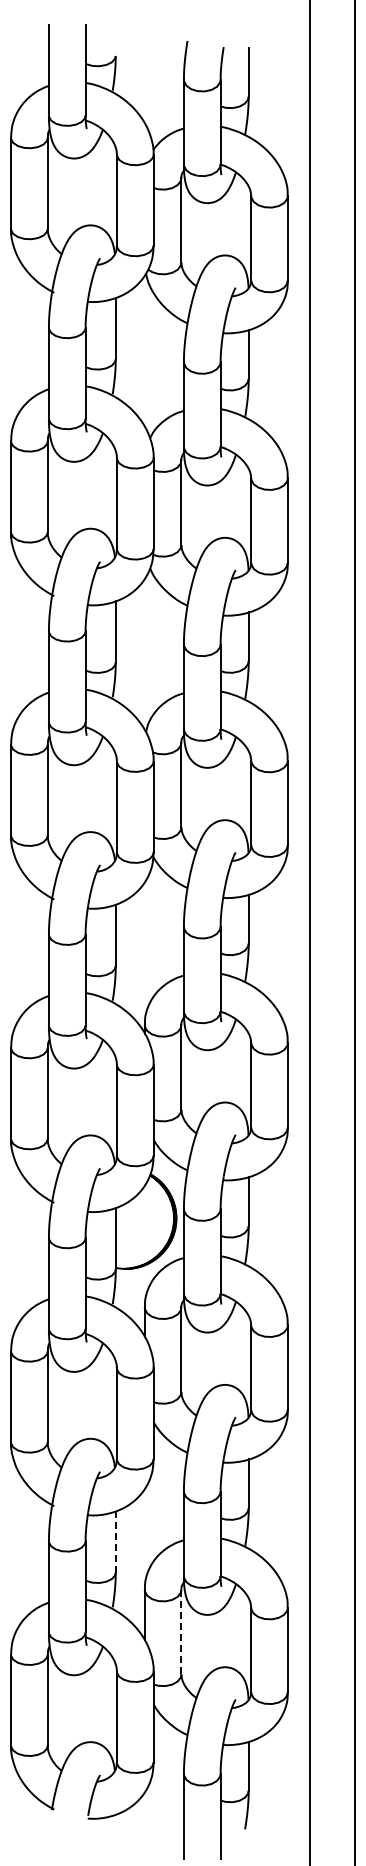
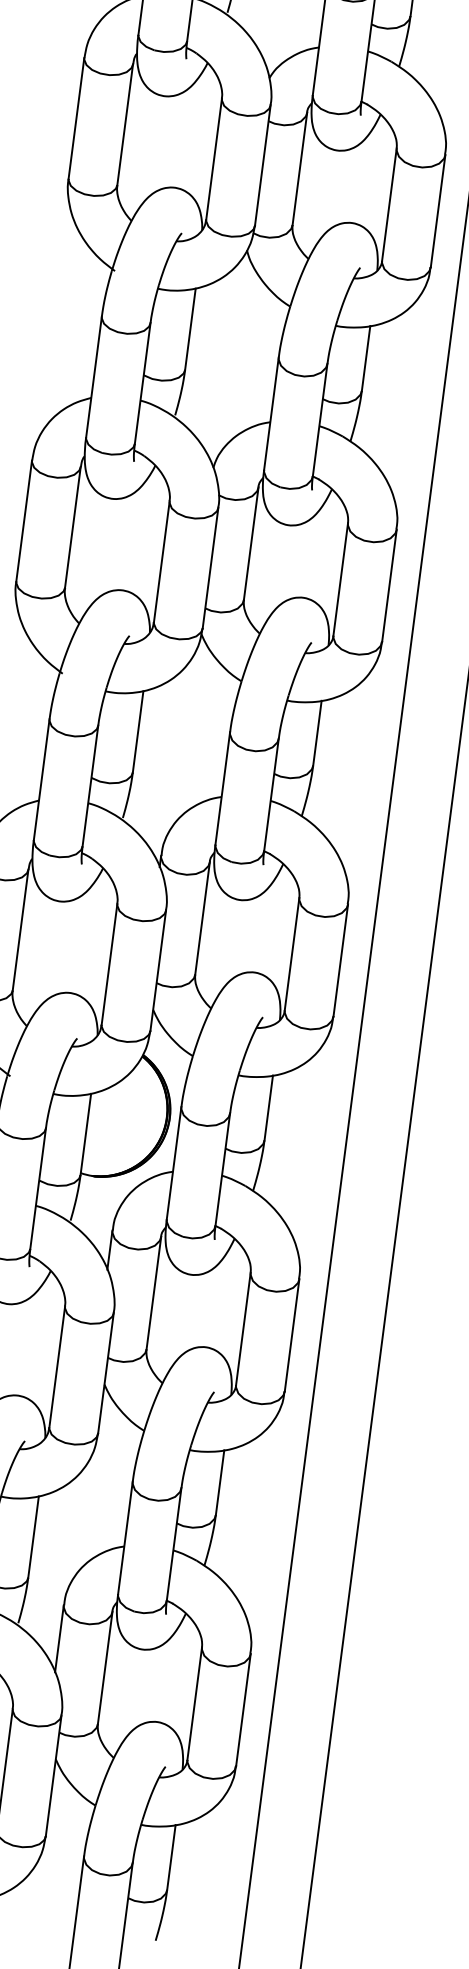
line: (115, 1542) -> (33, 1537), dashed -> solid
line: (181, 1631) -> (105, 1667), dashed -> solid

